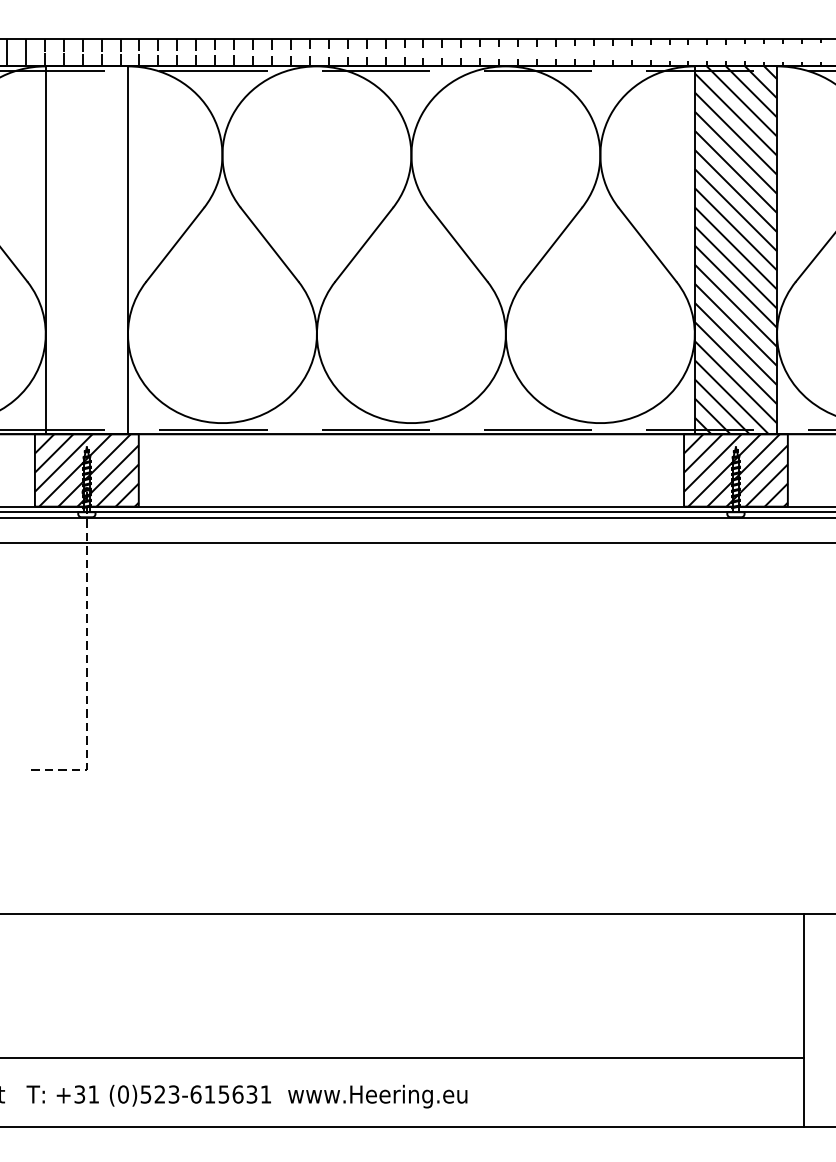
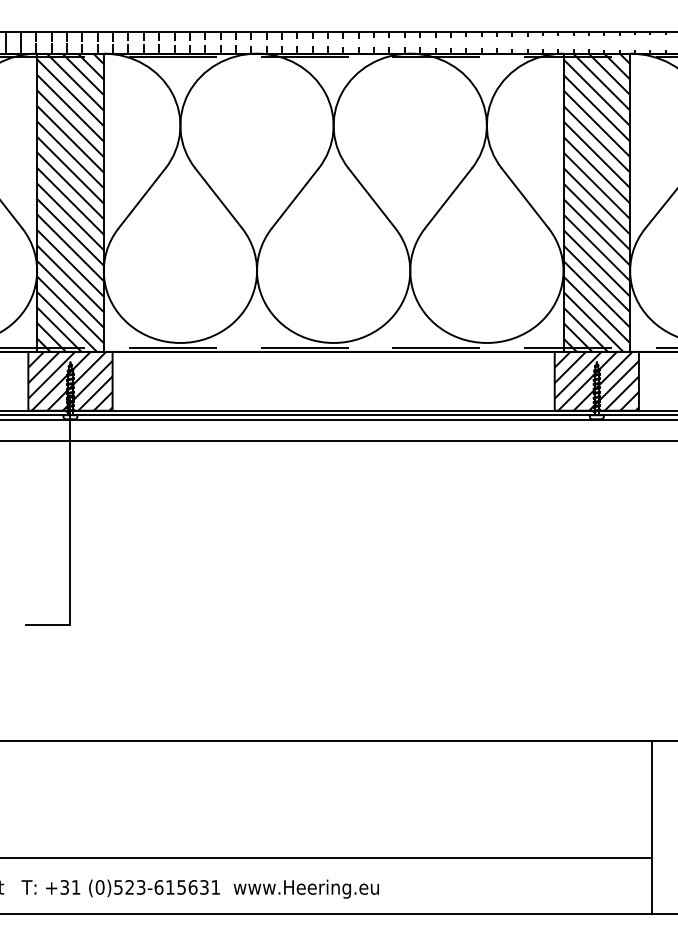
hatch: (86, 249) -> (70, 202), added
line: (86, 659) -> (70, 534), dashed -> solid

